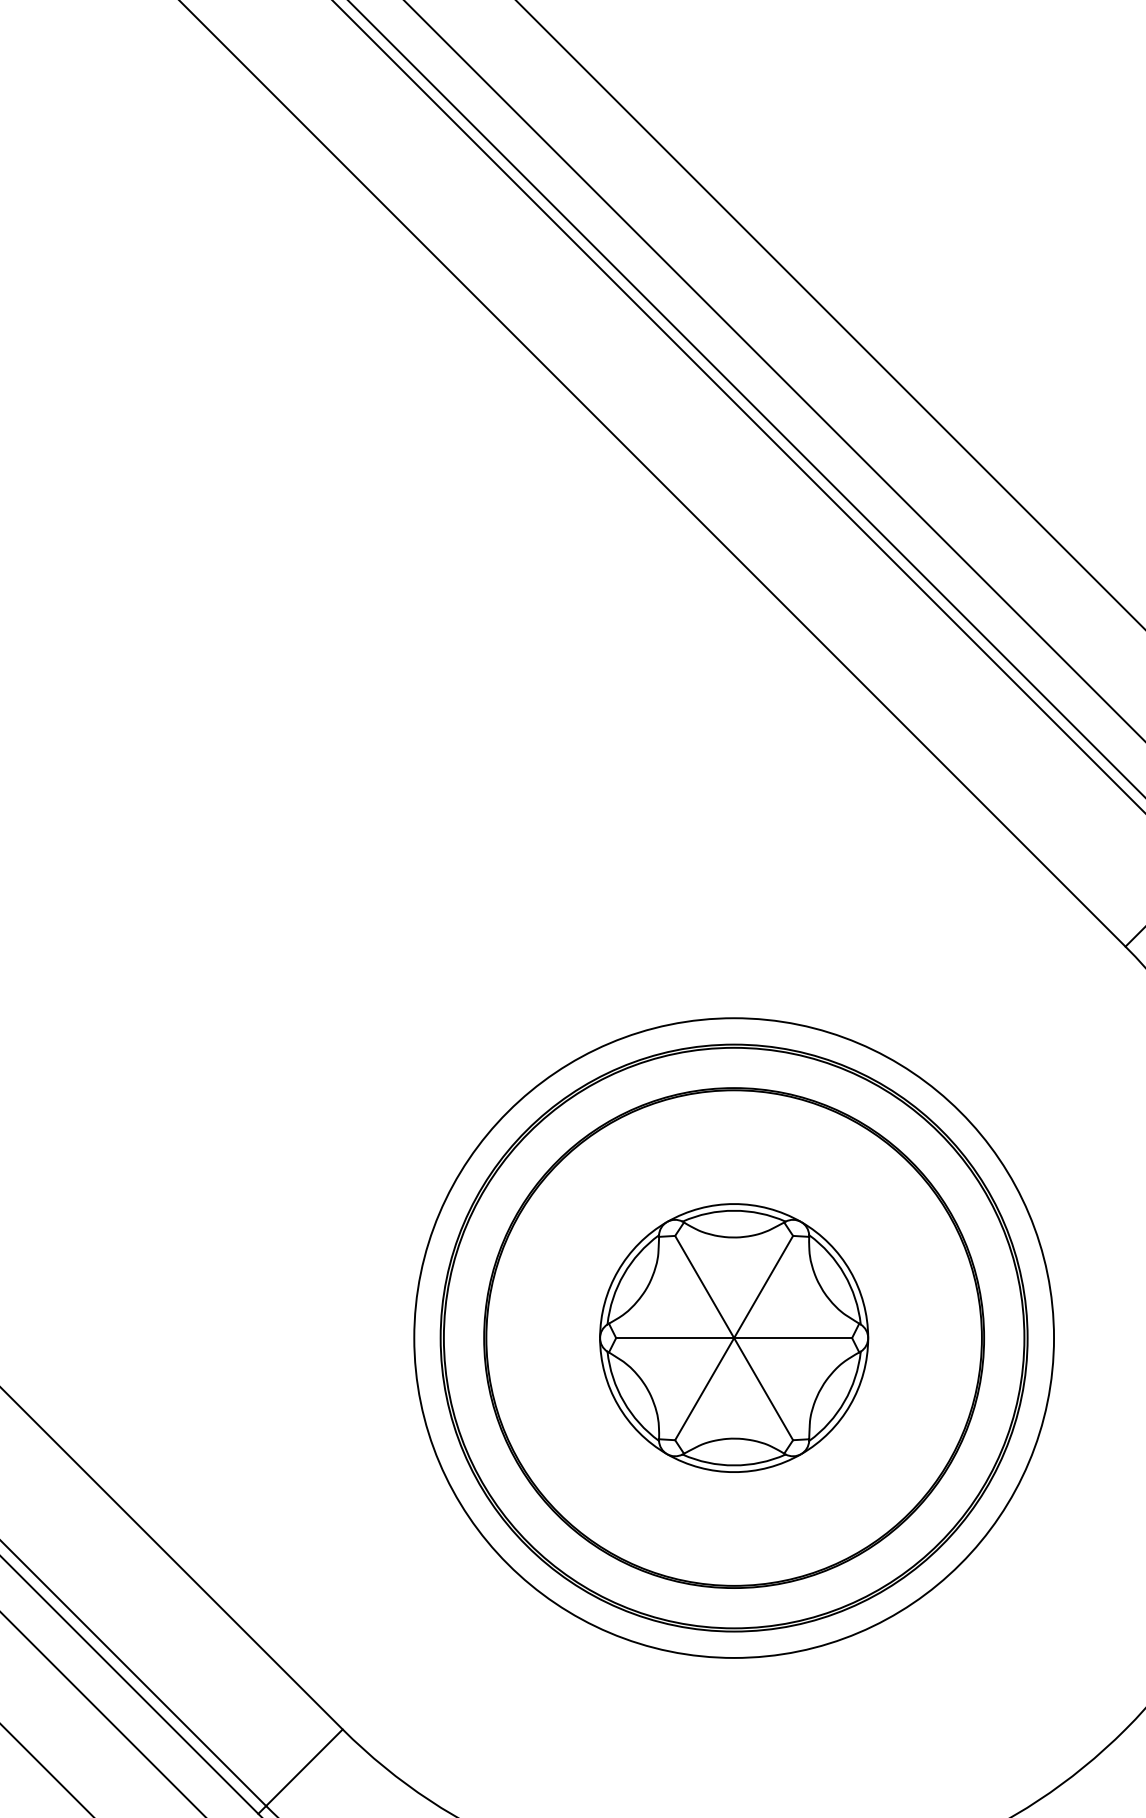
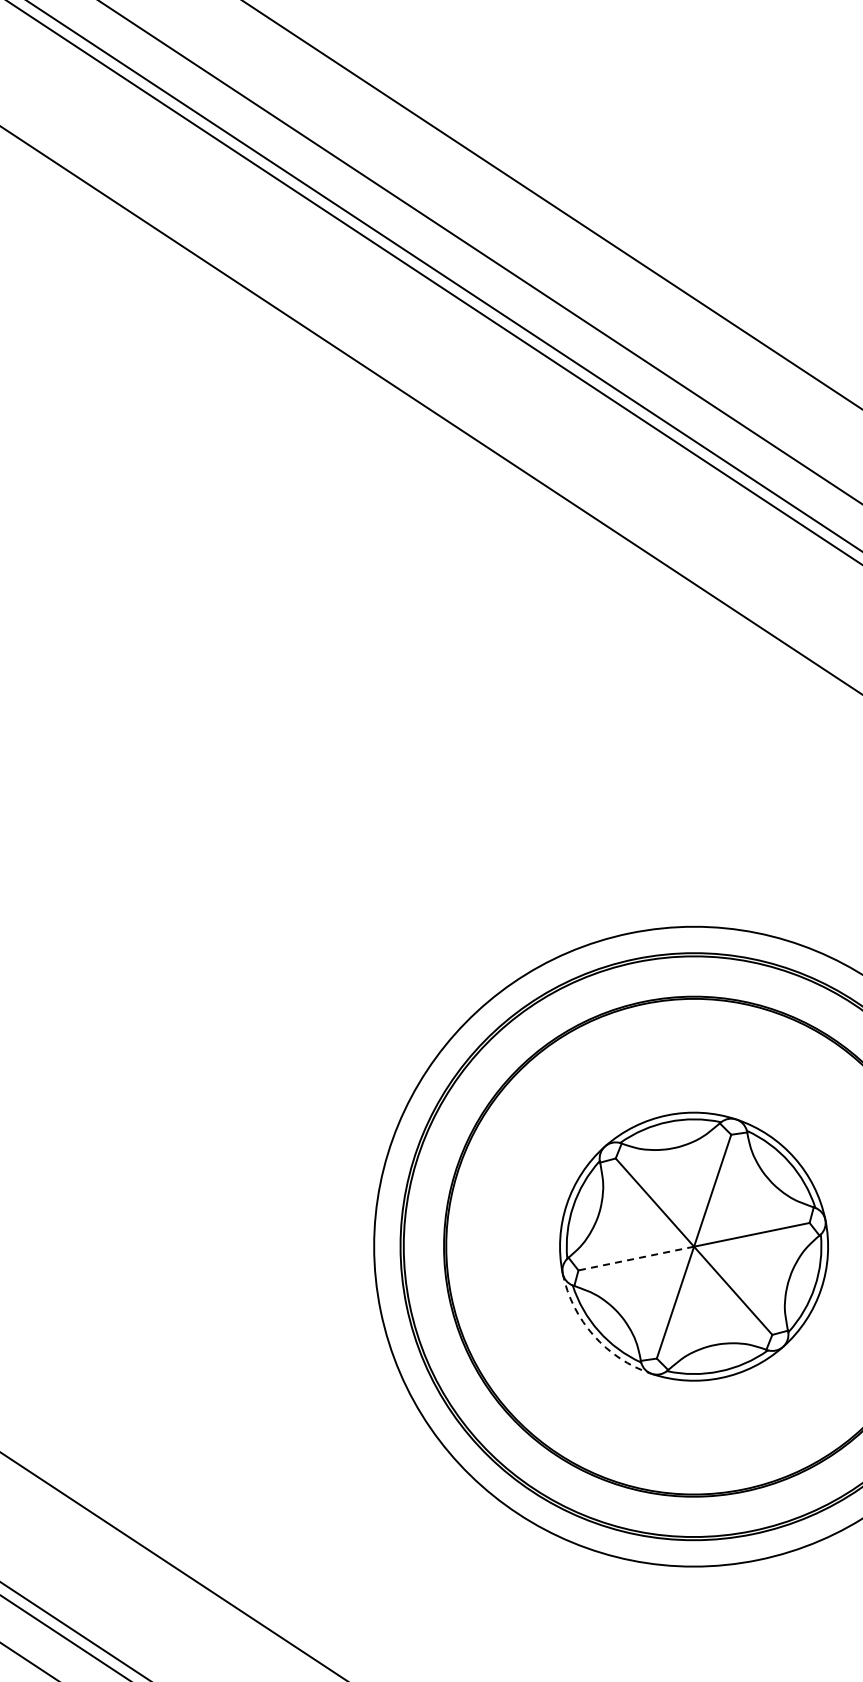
line: (674, 1338) -> (635, 1259), solid -> dashed
arc: (618, 1405) -> (594, 1335), solid -> dashed

